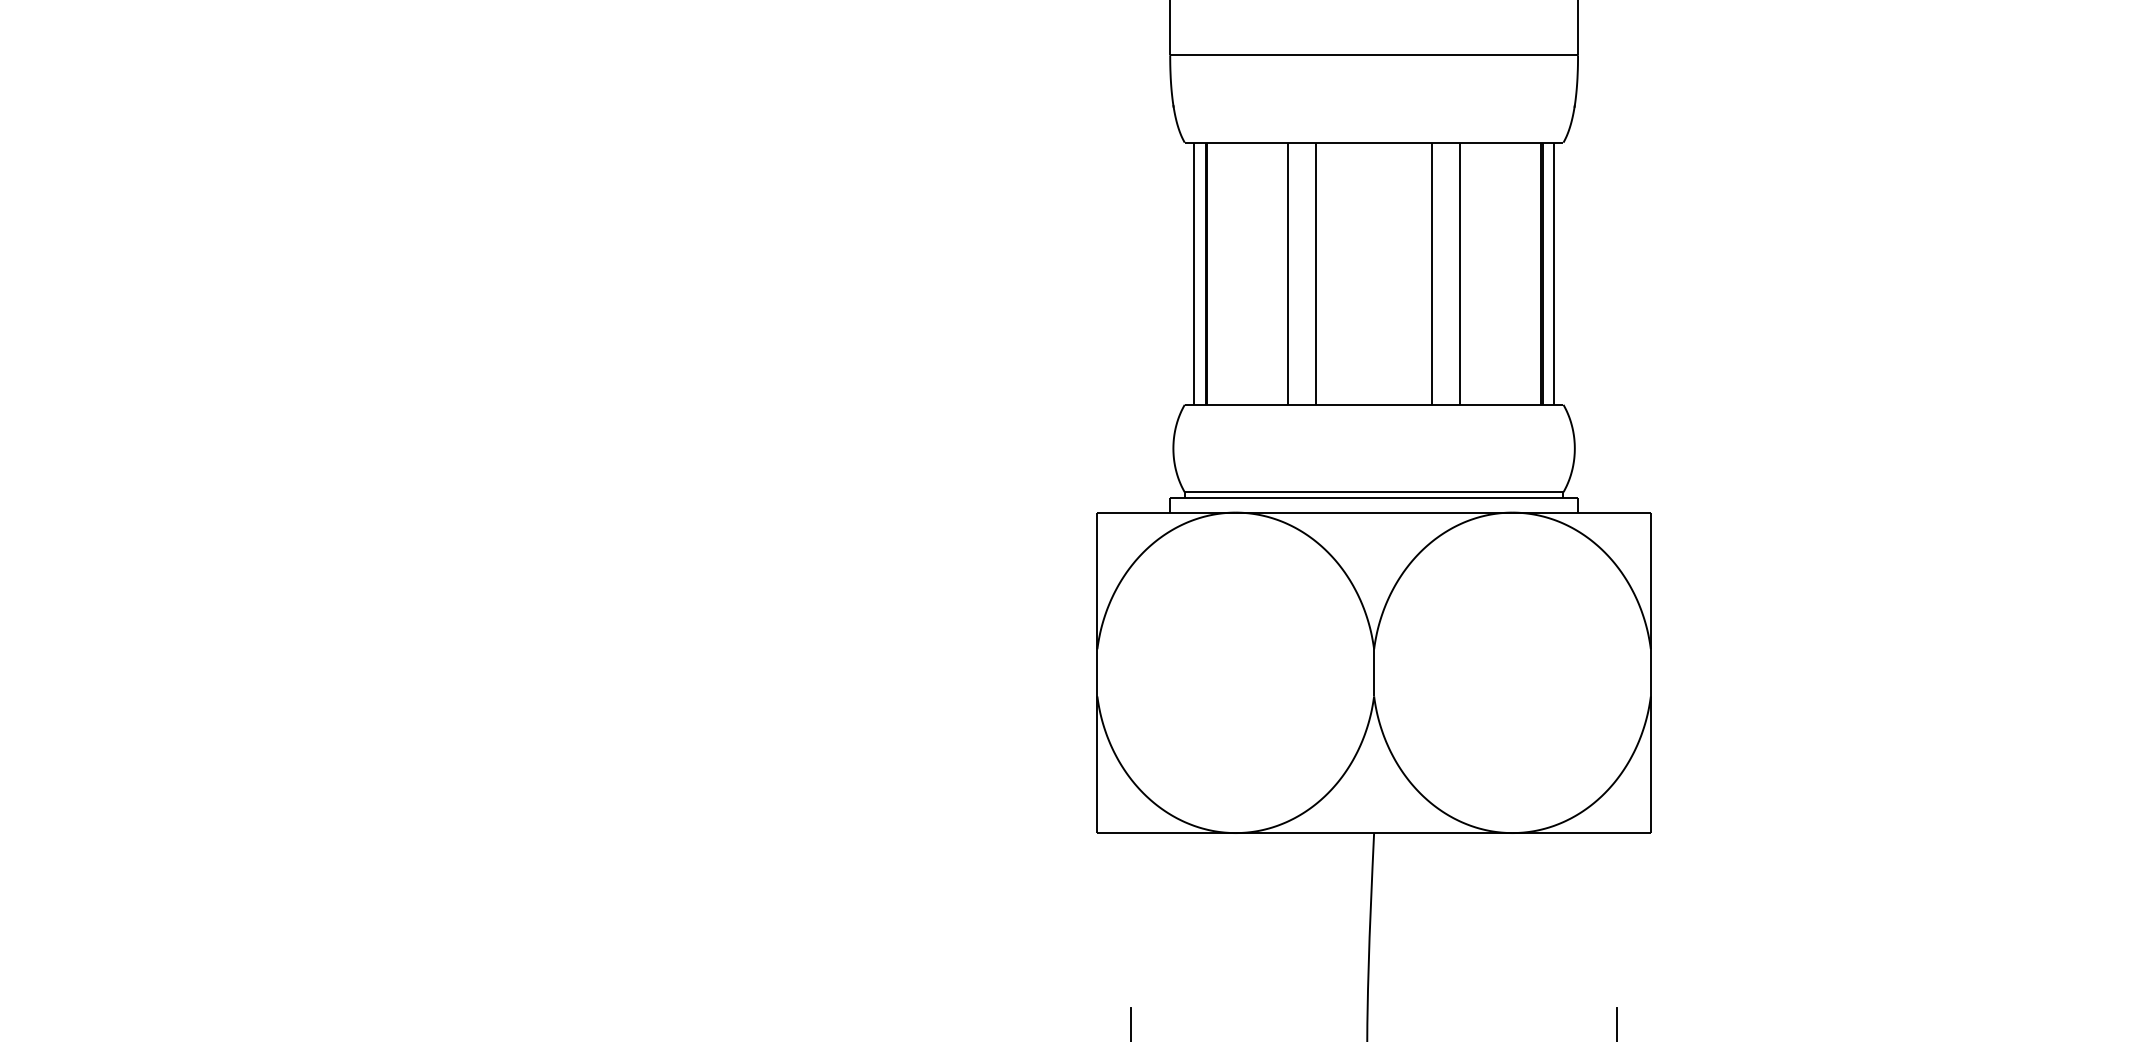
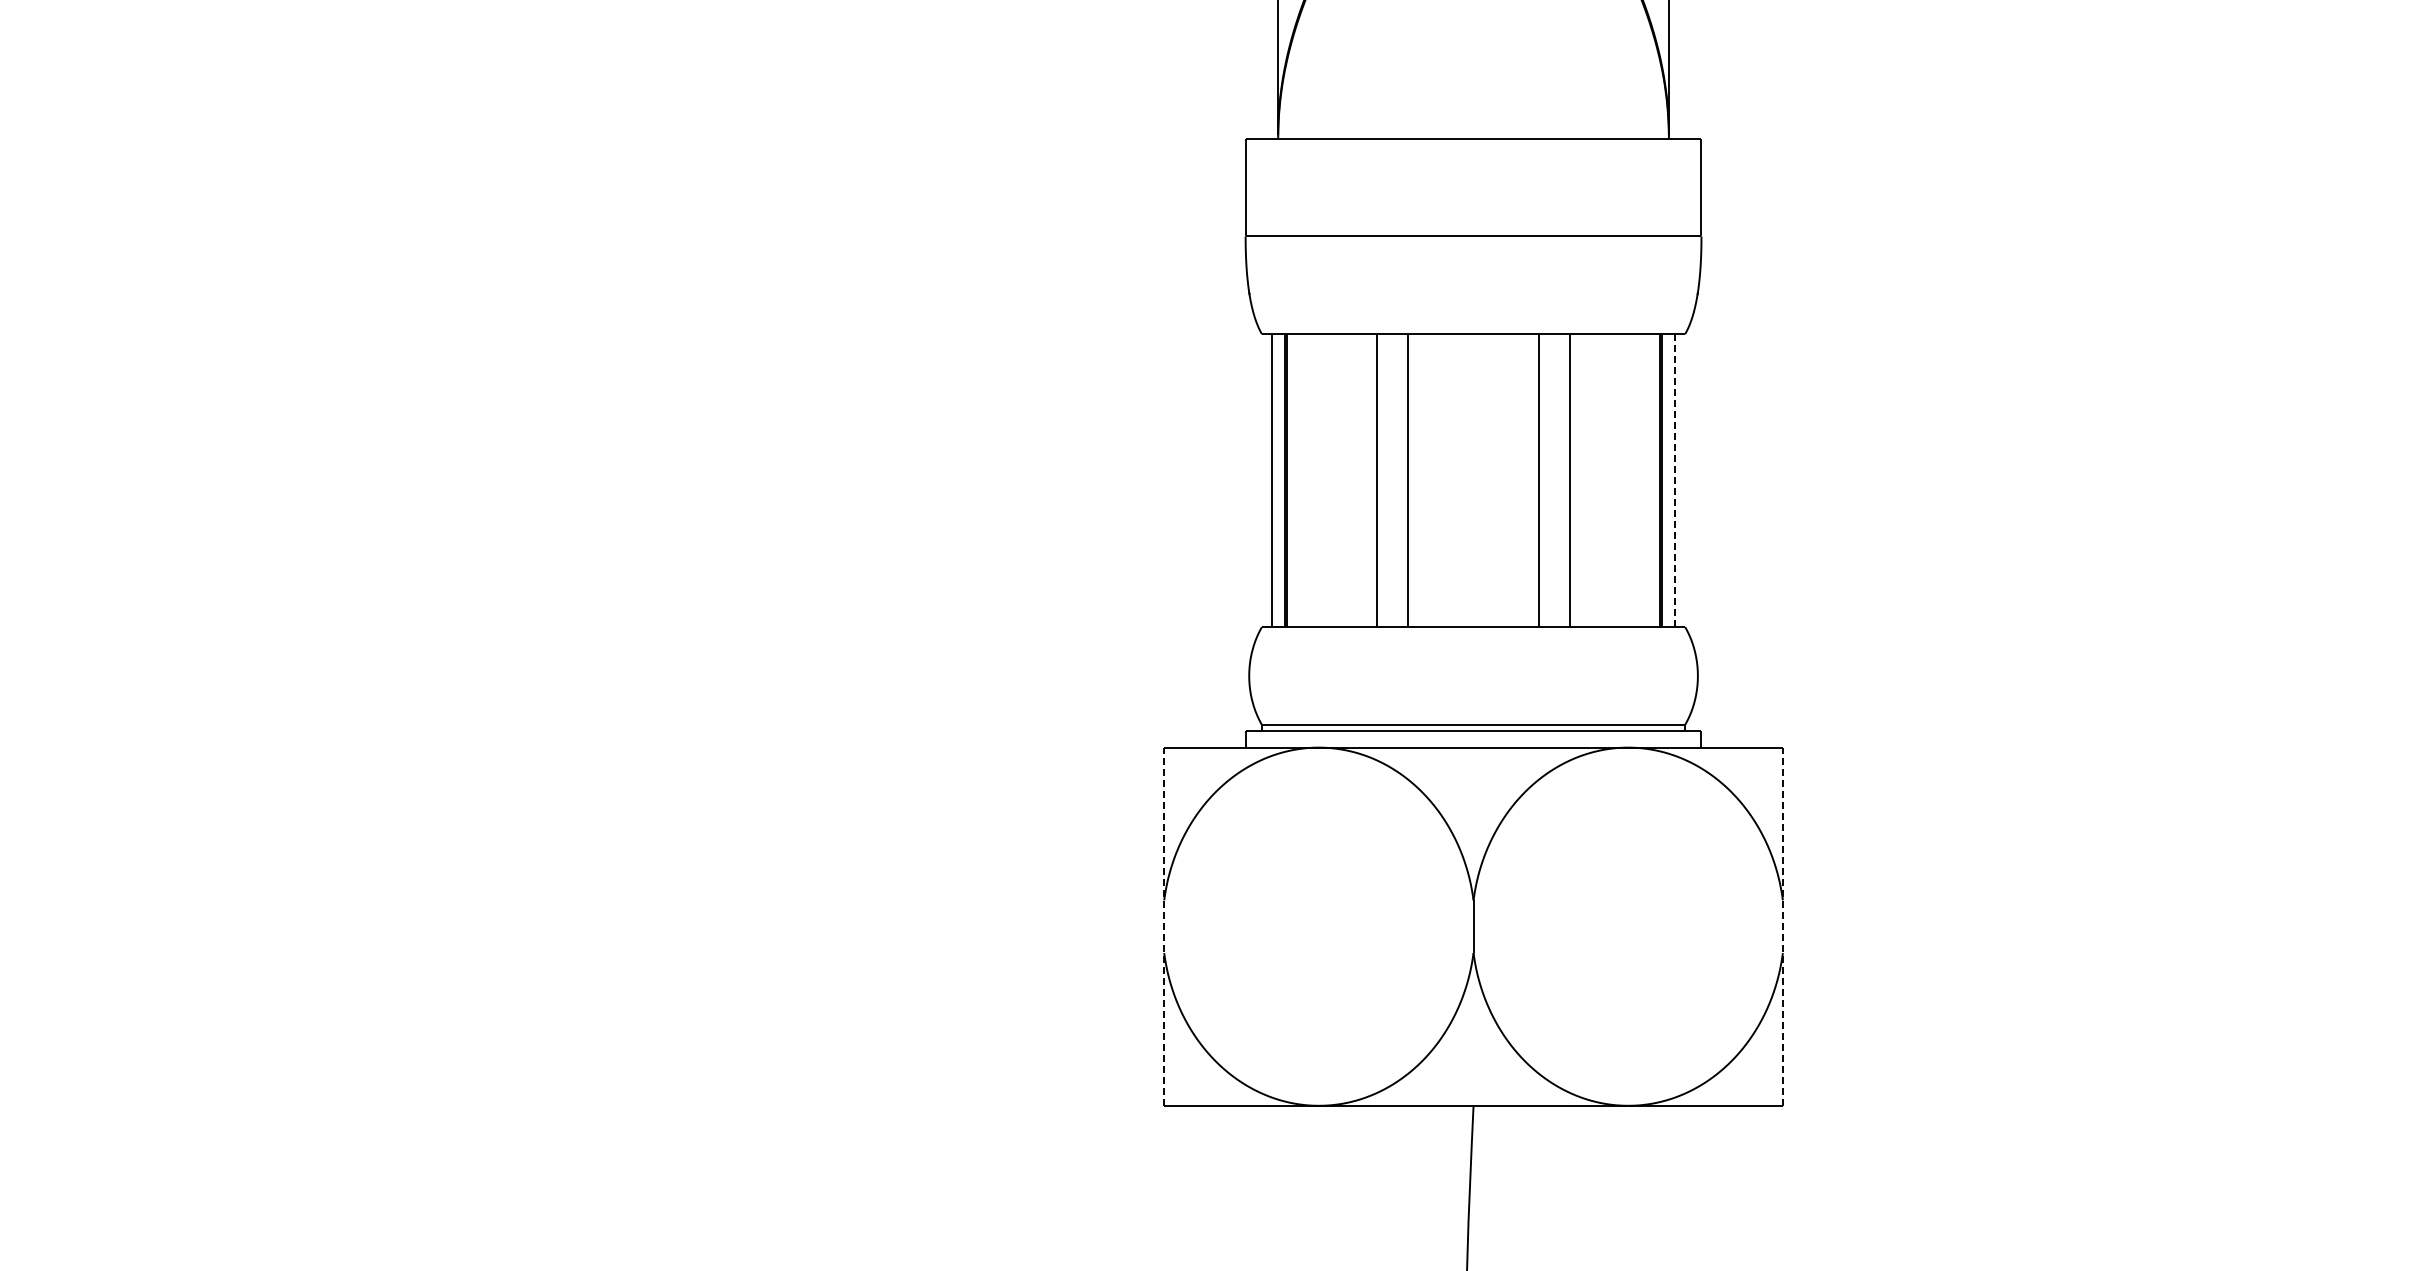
line: (1553, 273) -> (1674, 480), solid -> dashed
line: (1097, 672) -> (1164, 926), solid -> dashed
line: (1650, 672) -> (1782, 926), solid -> dashed

